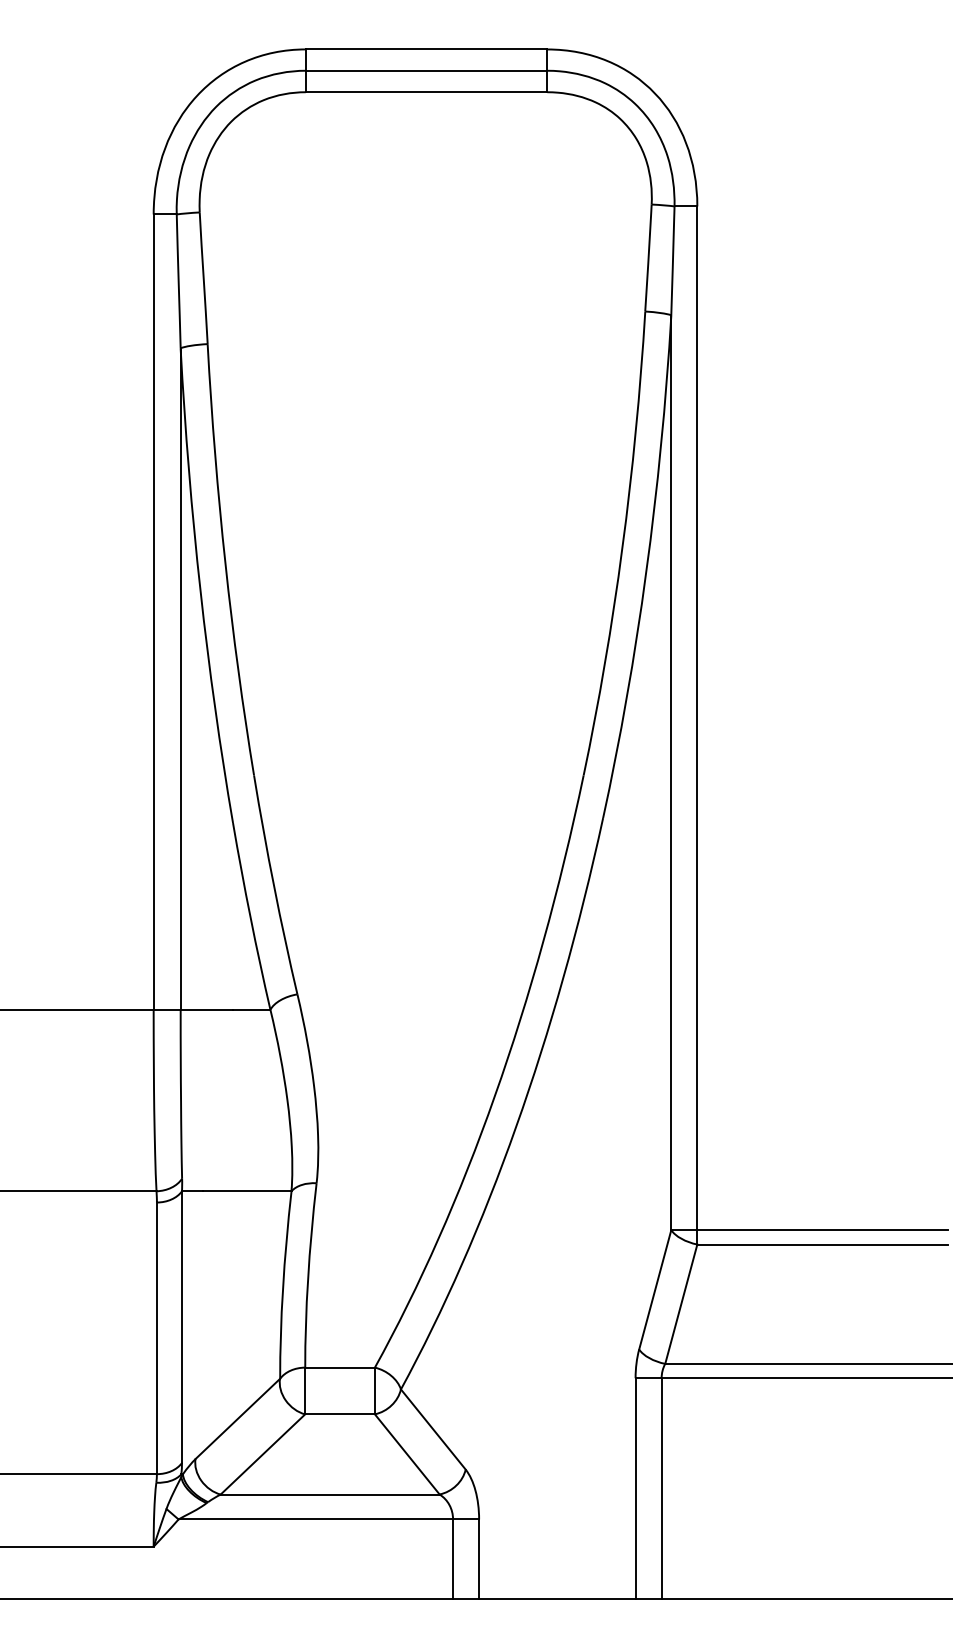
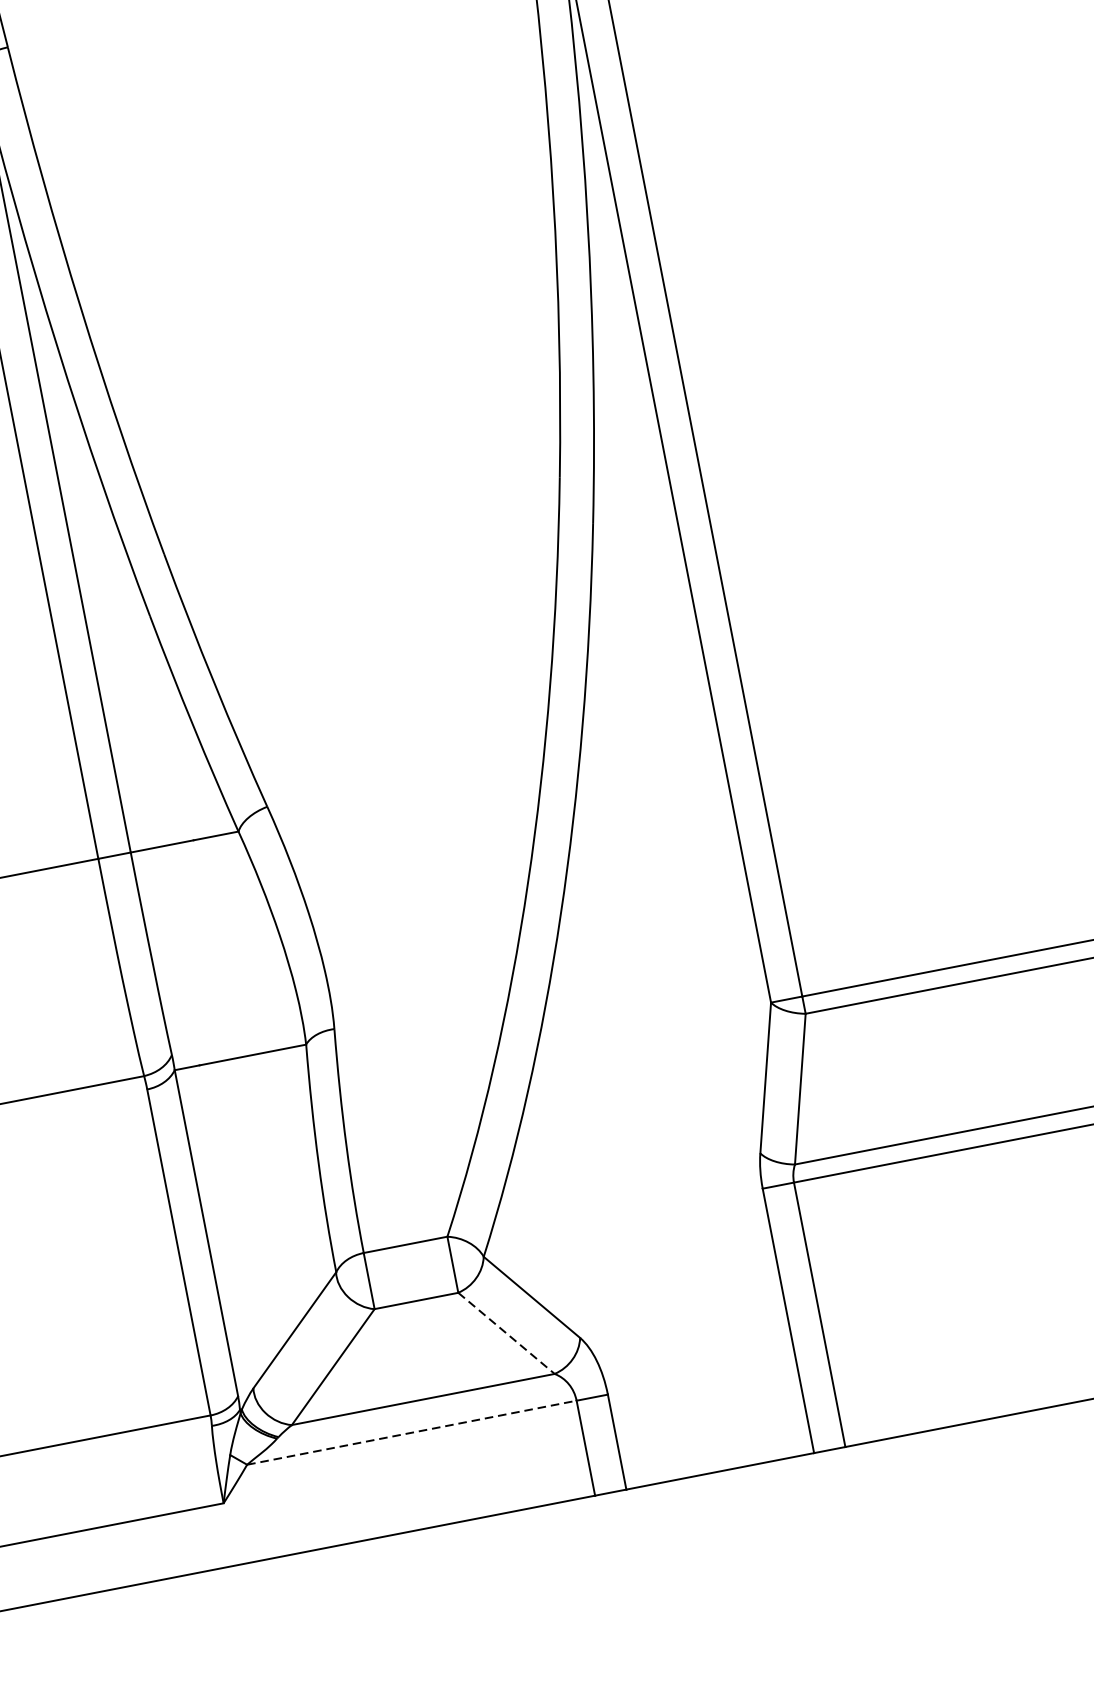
line: (407, 1454) -> (506, 1333), solid -> dashed
line: (316, 1519) -> (412, 1432), solid -> dashed

